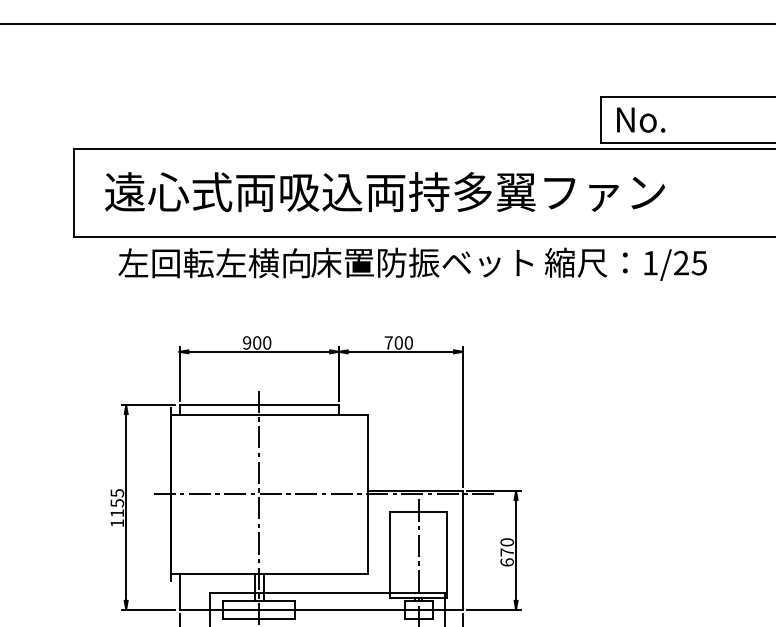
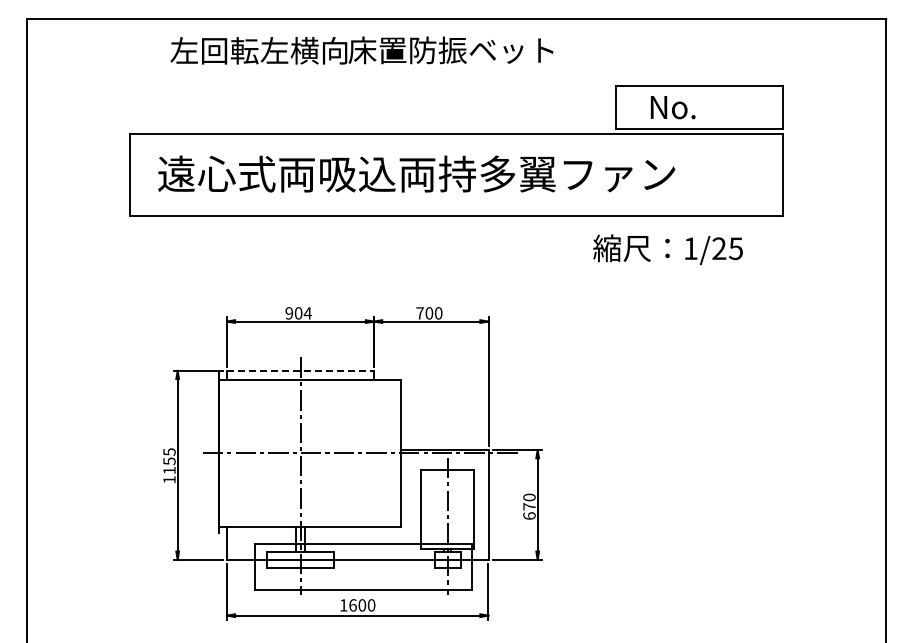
text: (641, 120) -> (673, 107), moved
text: (325, 262) -> (361, 50), moved
text: (625, 264) -> (667, 249), moved
text: (266, 343) -> (307, 313), 900 -> 904
line: (259, 404) -> (300, 370), solid -> dashed

